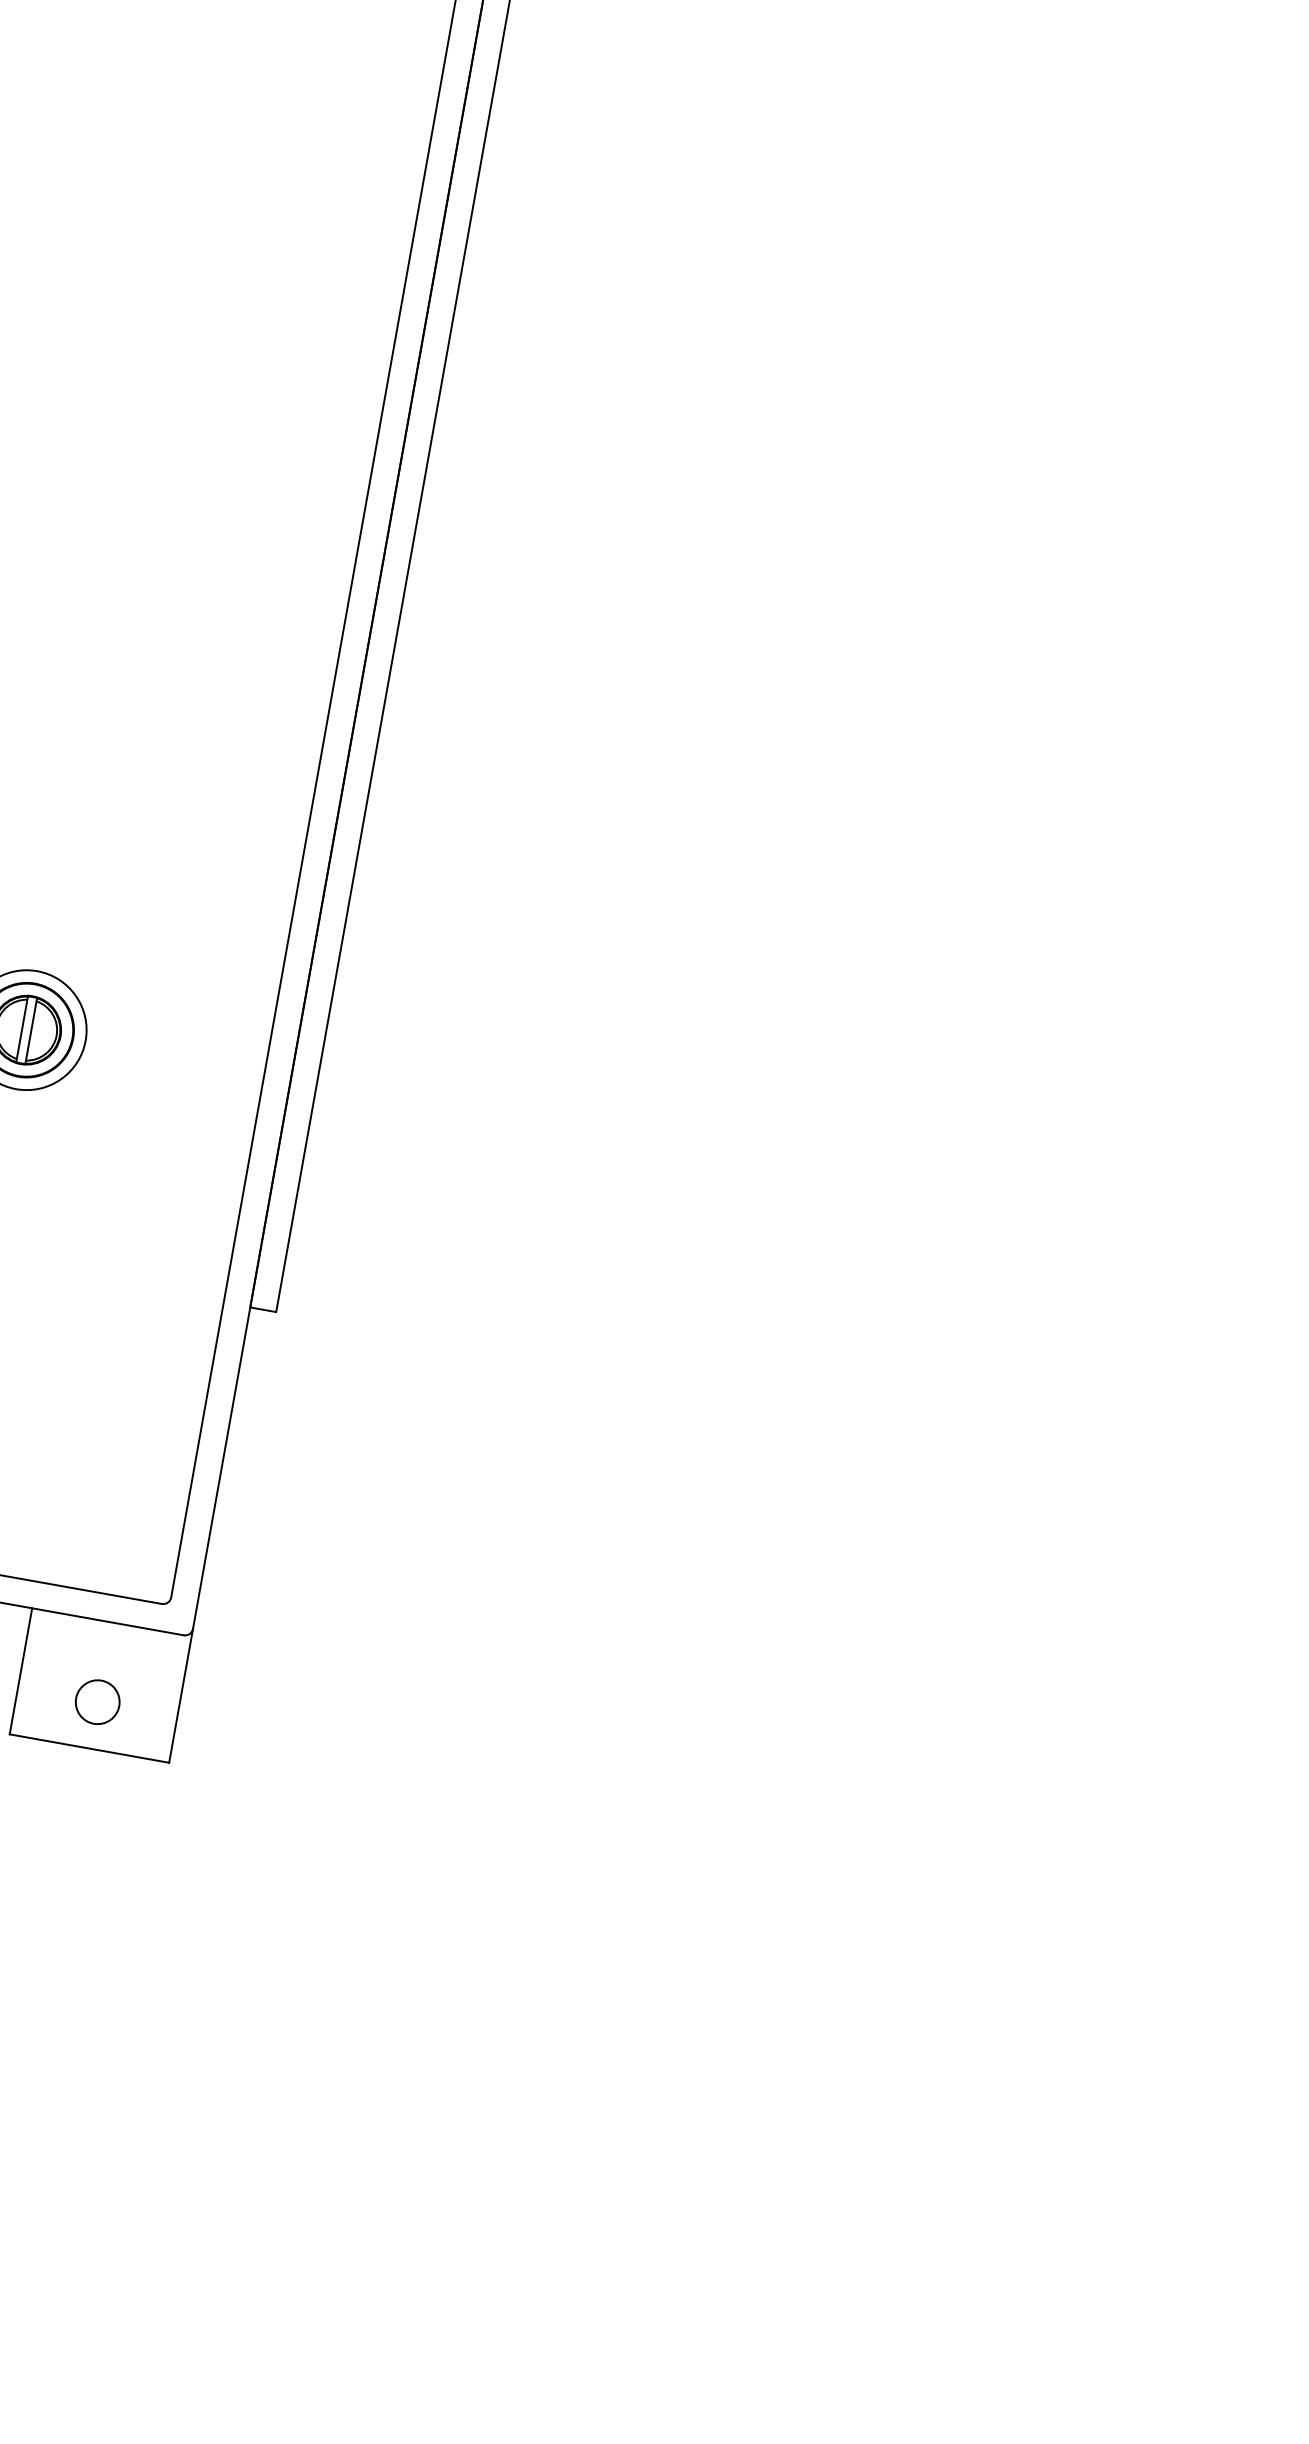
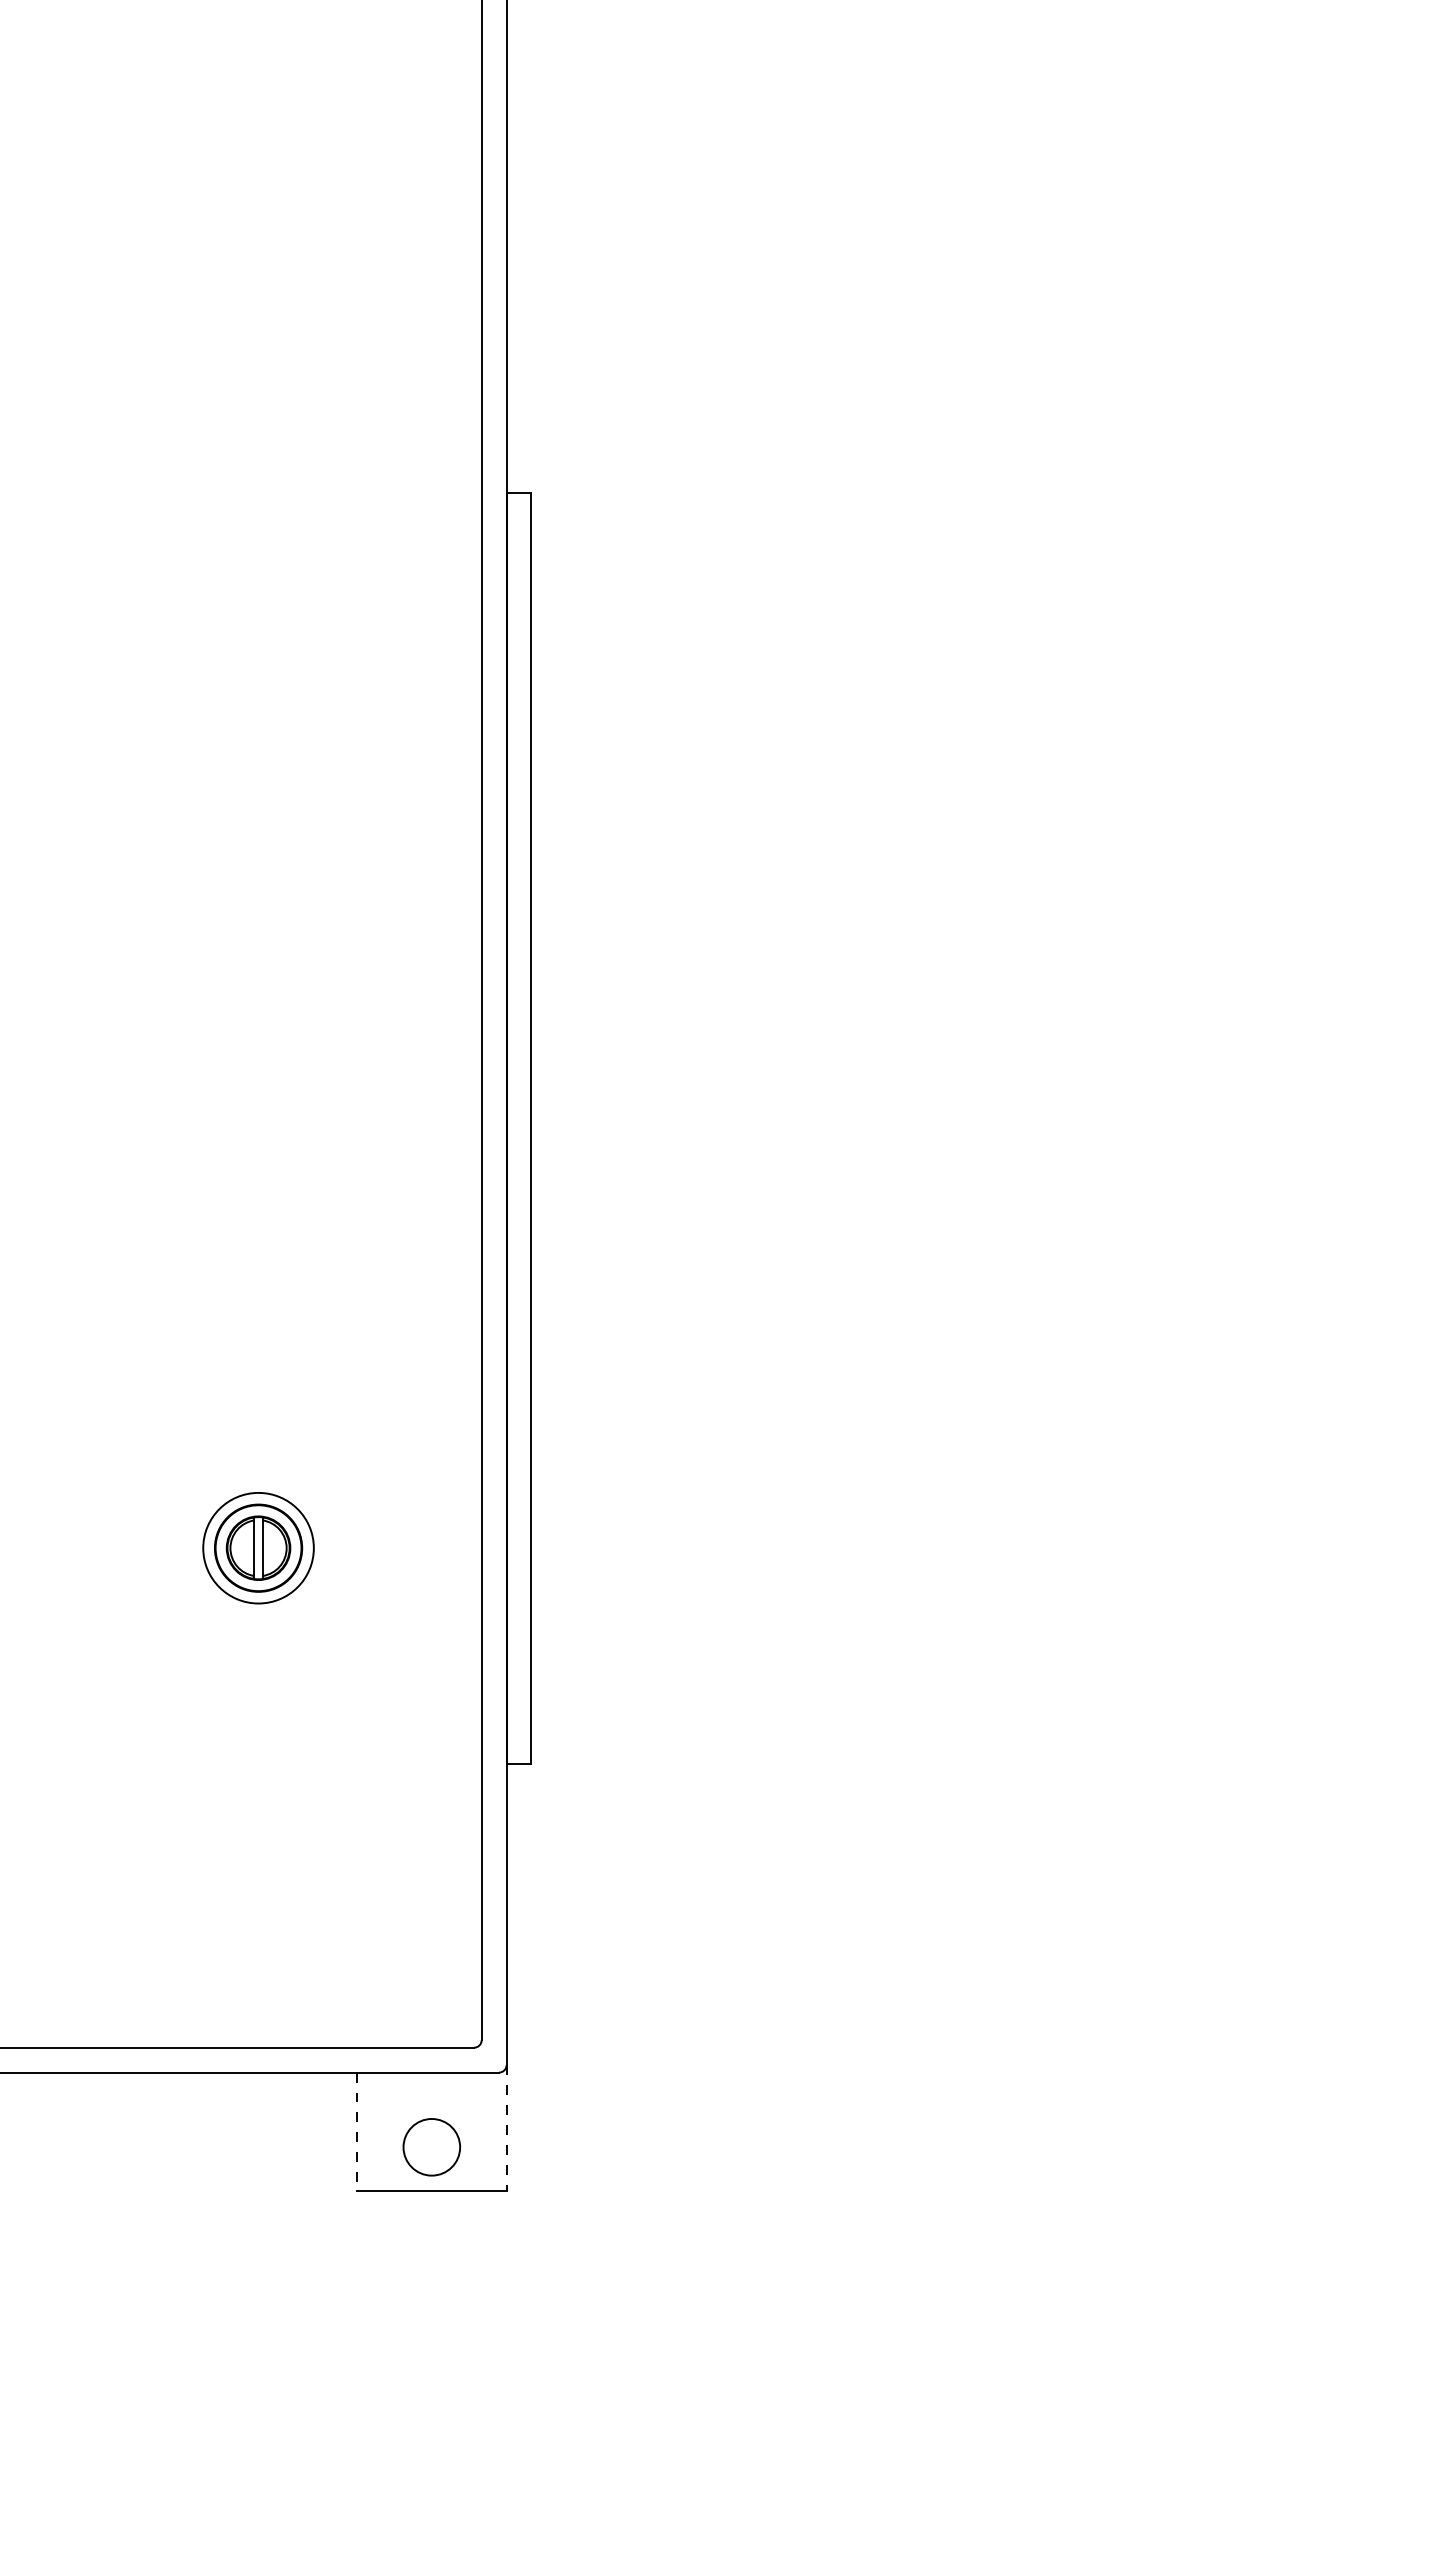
line: (21, 1672) -> (357, 2132), solid -> dashed
line: (181, 1695) -> (506, 2127), solid -> dashed
circle: (97, 1702) -> (431, 2147), size x1.4

